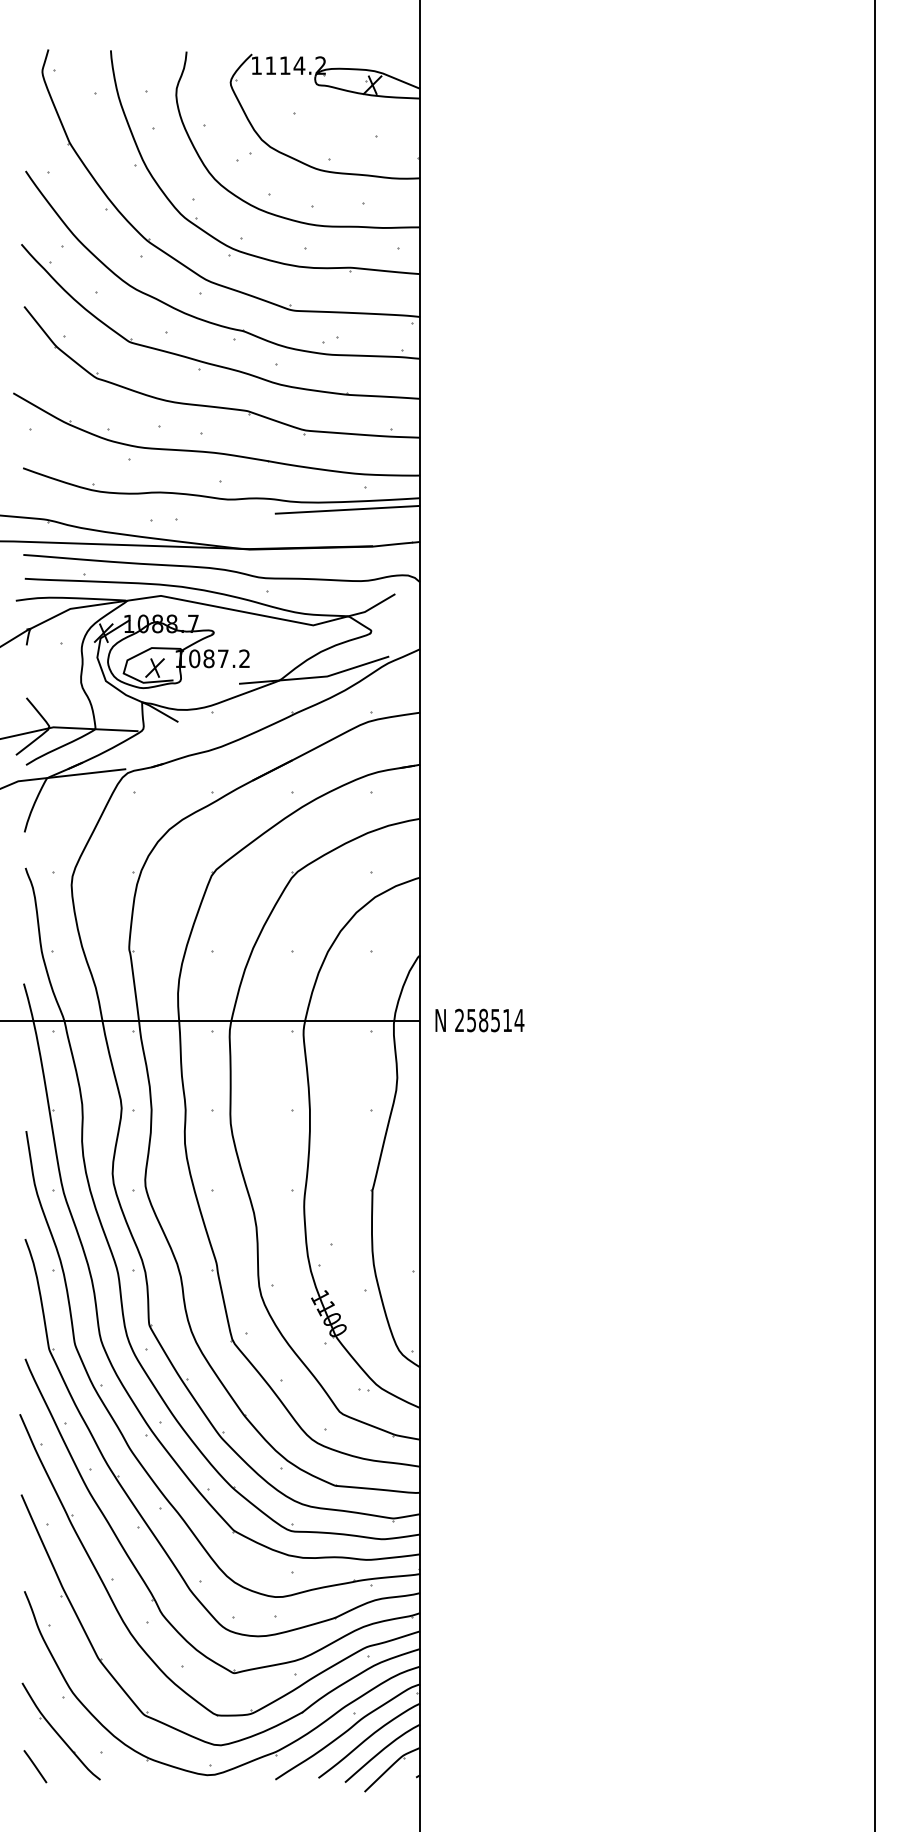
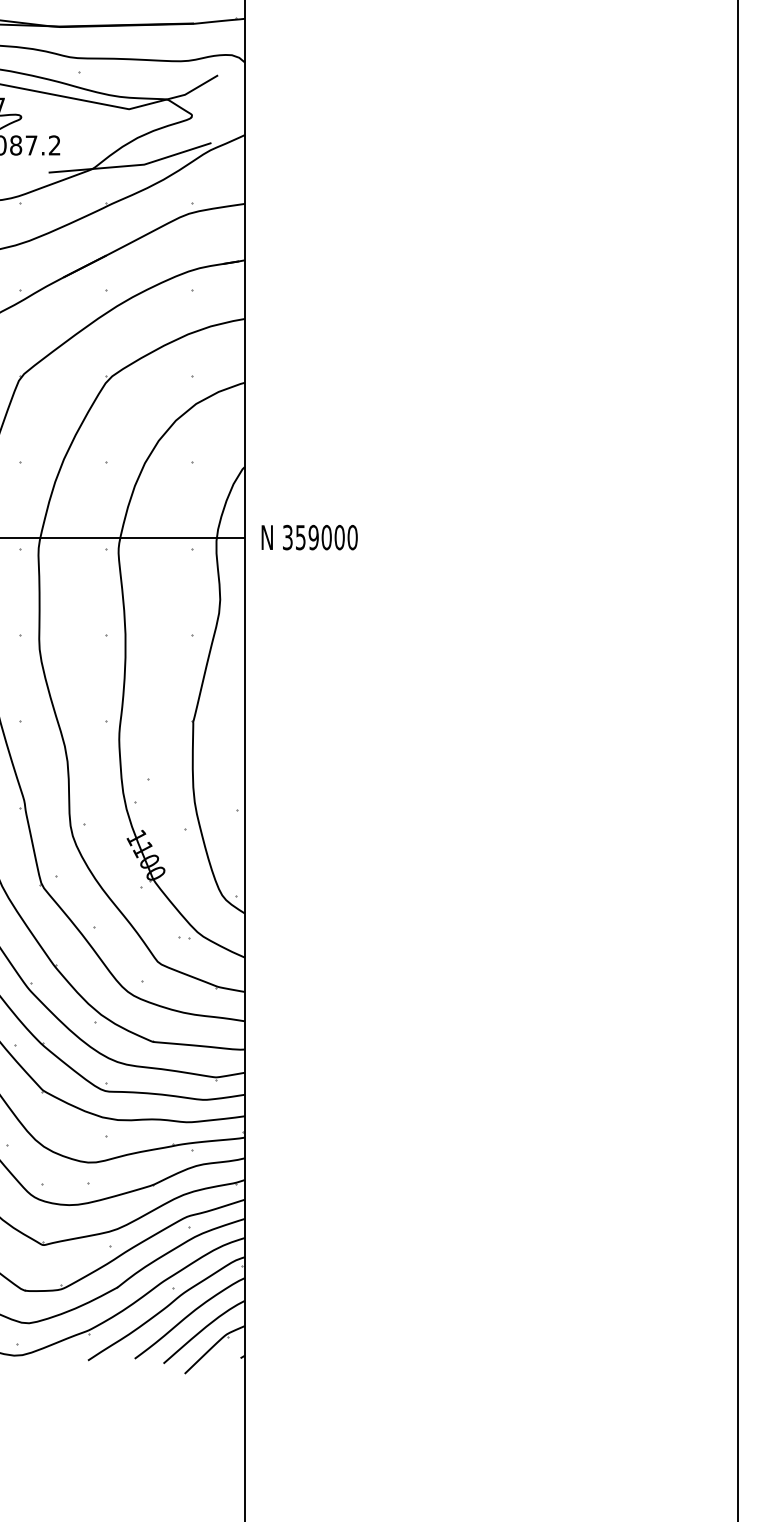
text: (489, 1020) -> (320, 537), 258514 -> 359000

